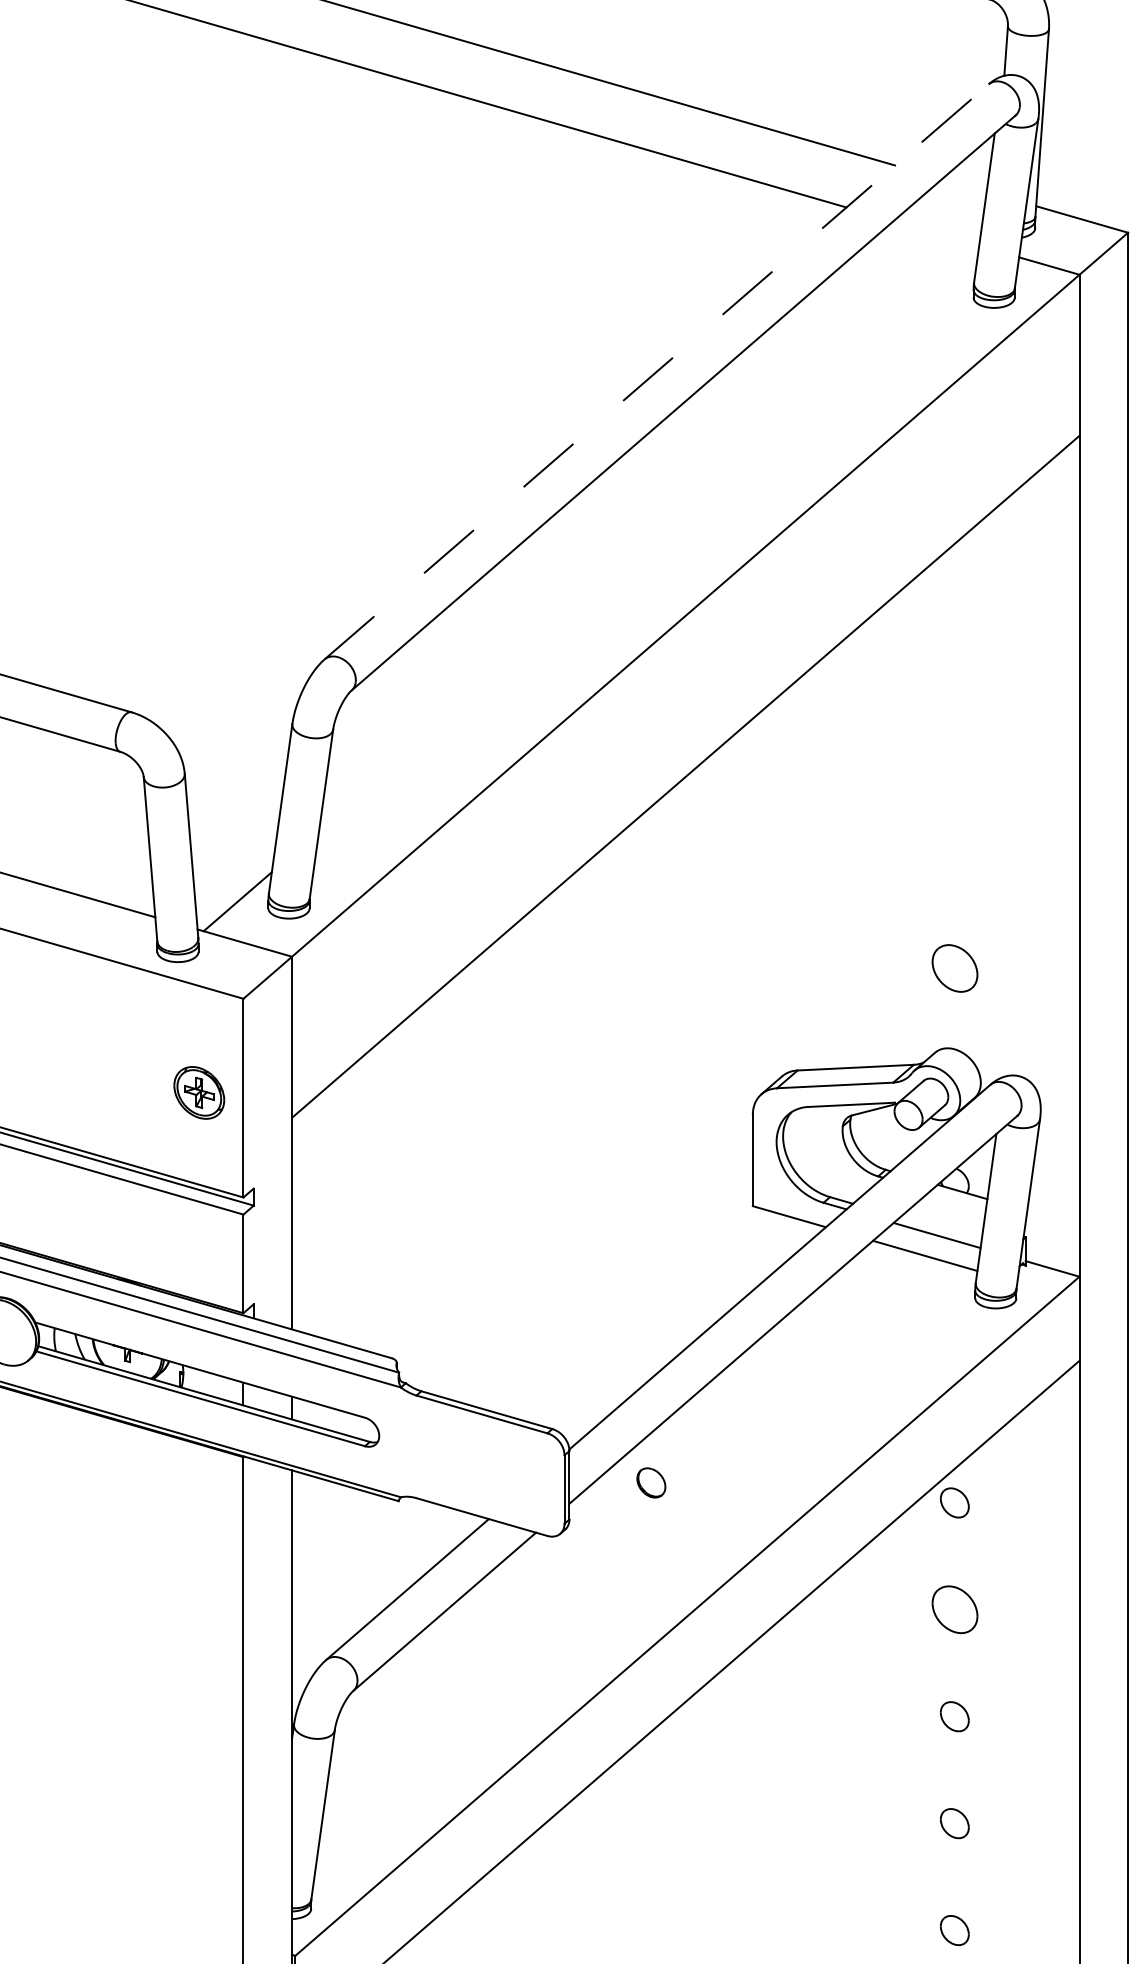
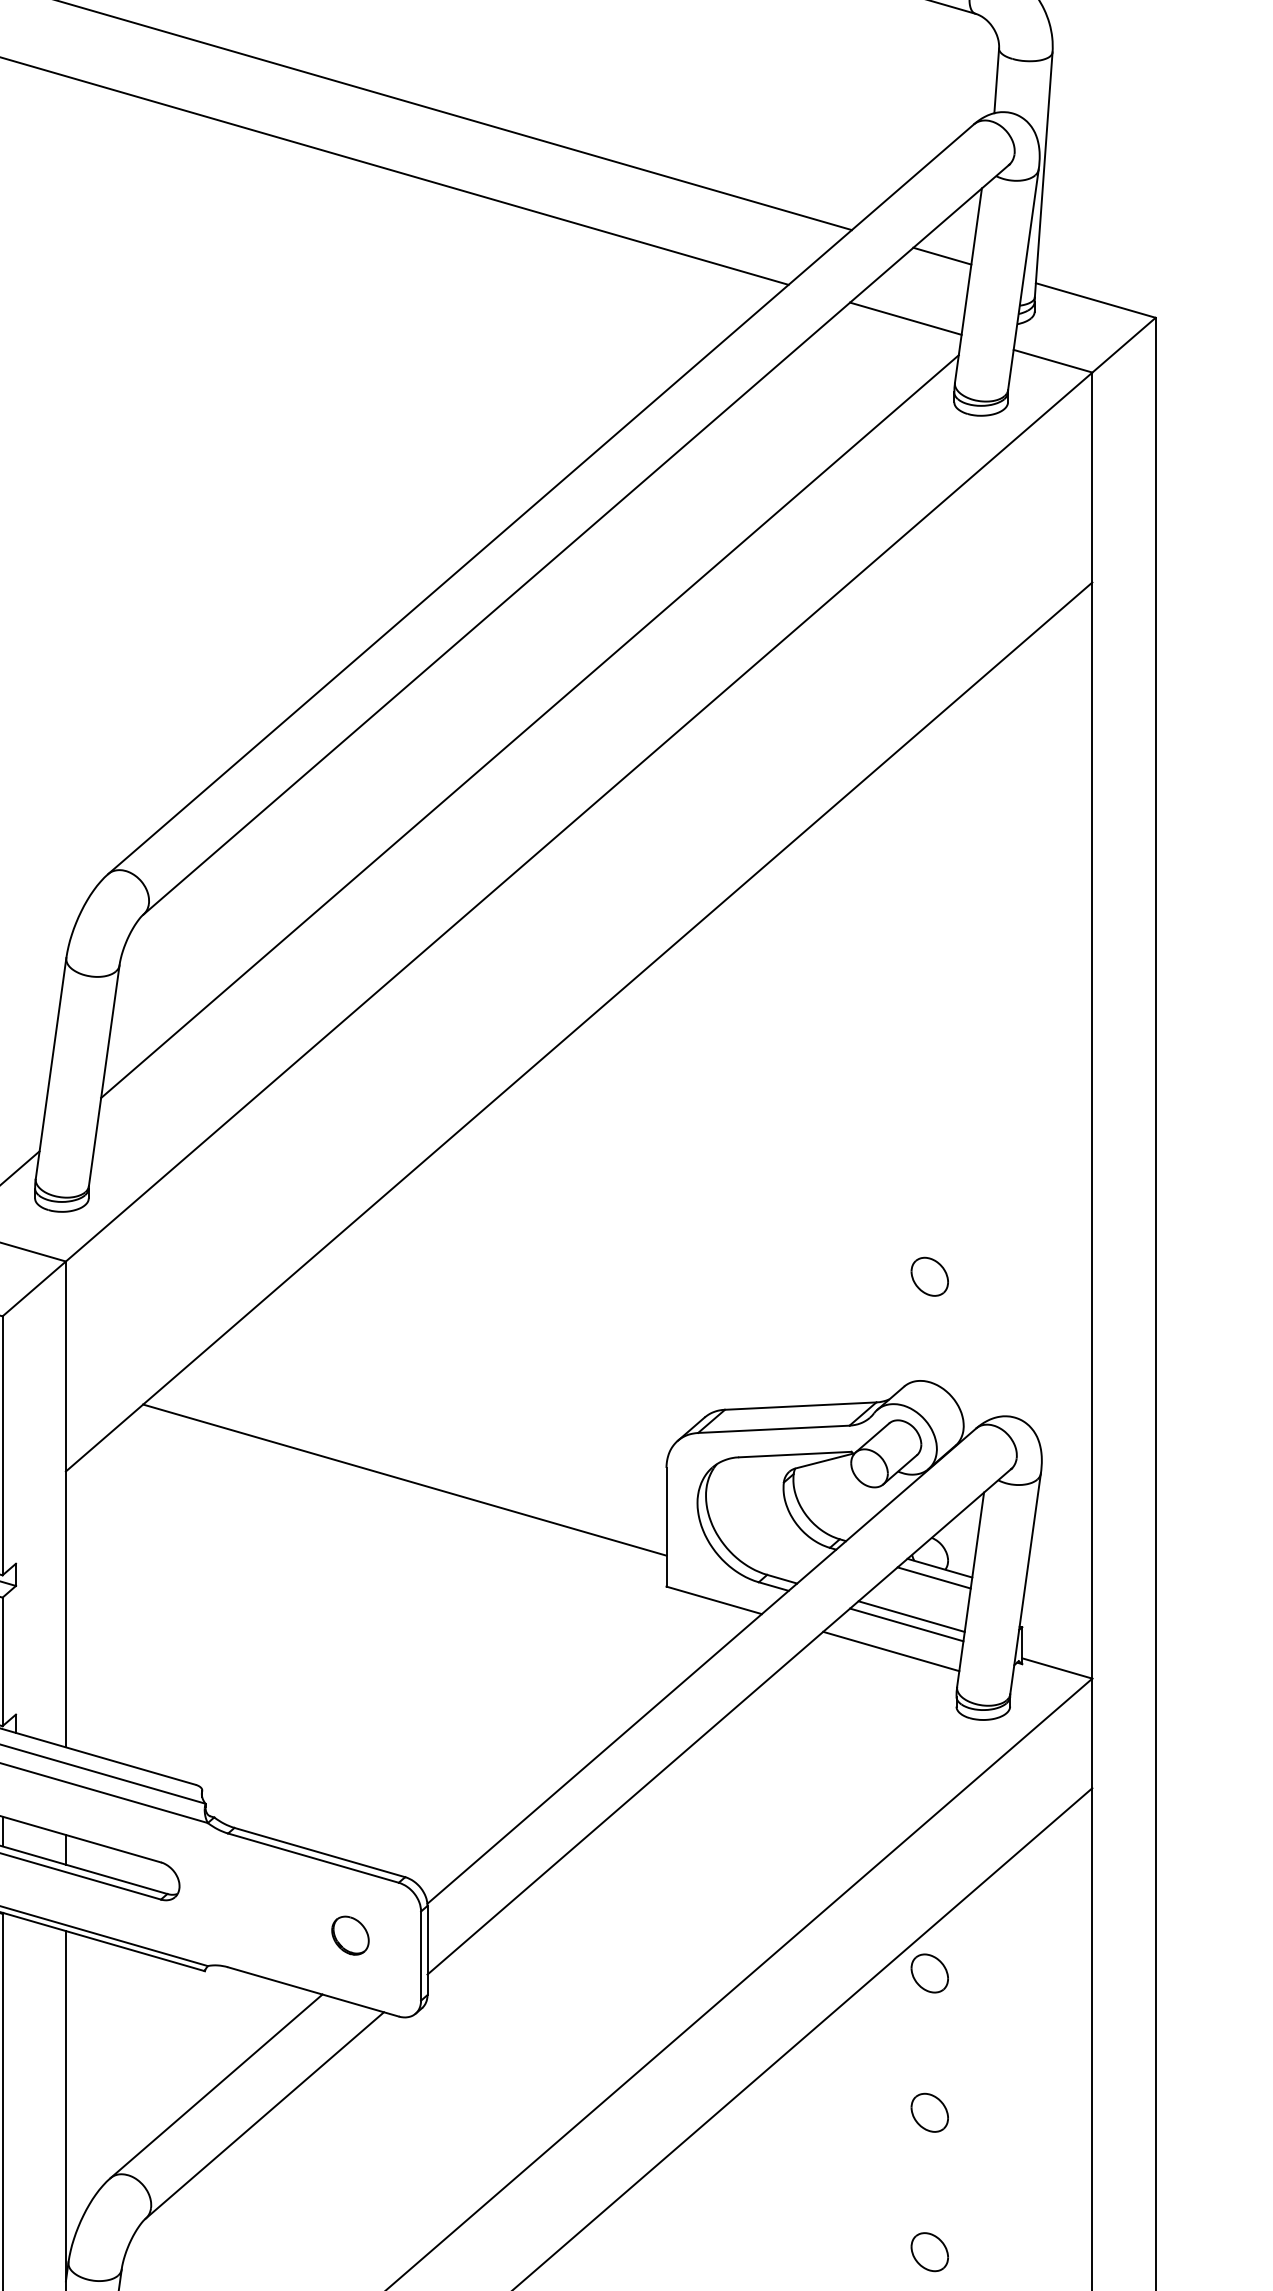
line: (964, 185) -> (942, 256), added
line: (936, 233) -> (905, 318), added
line: (657, 371) -> (542, 498), dashed -> solid
line: (648, 546) -> (530, 726), added
part: (954, 968) -> (929, 1276), size x0.62
line: (551, 1124) -> (404, 1480), added
line: (958, 1199) -> (934, 1577), added
line: (940, 1228) -> (911, 1615), added
part: (651, 1482) -> (350, 1935), moved
part: (954, 1609) -> (929, 2112), size x0.62

